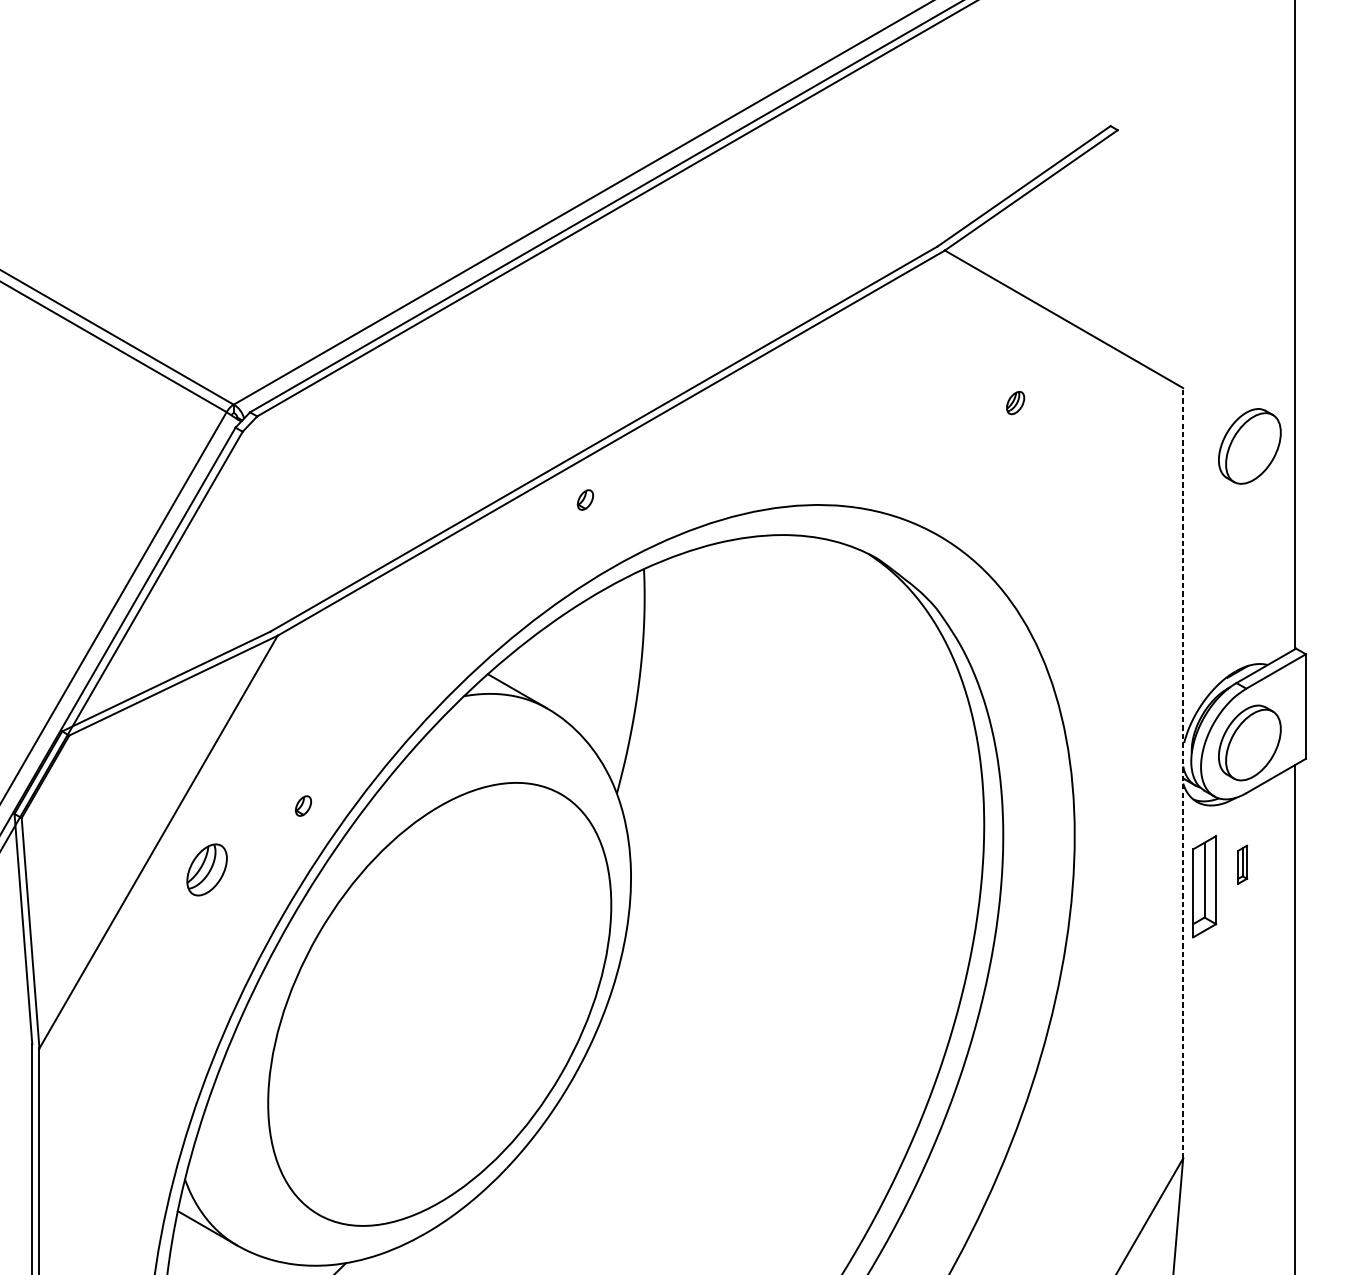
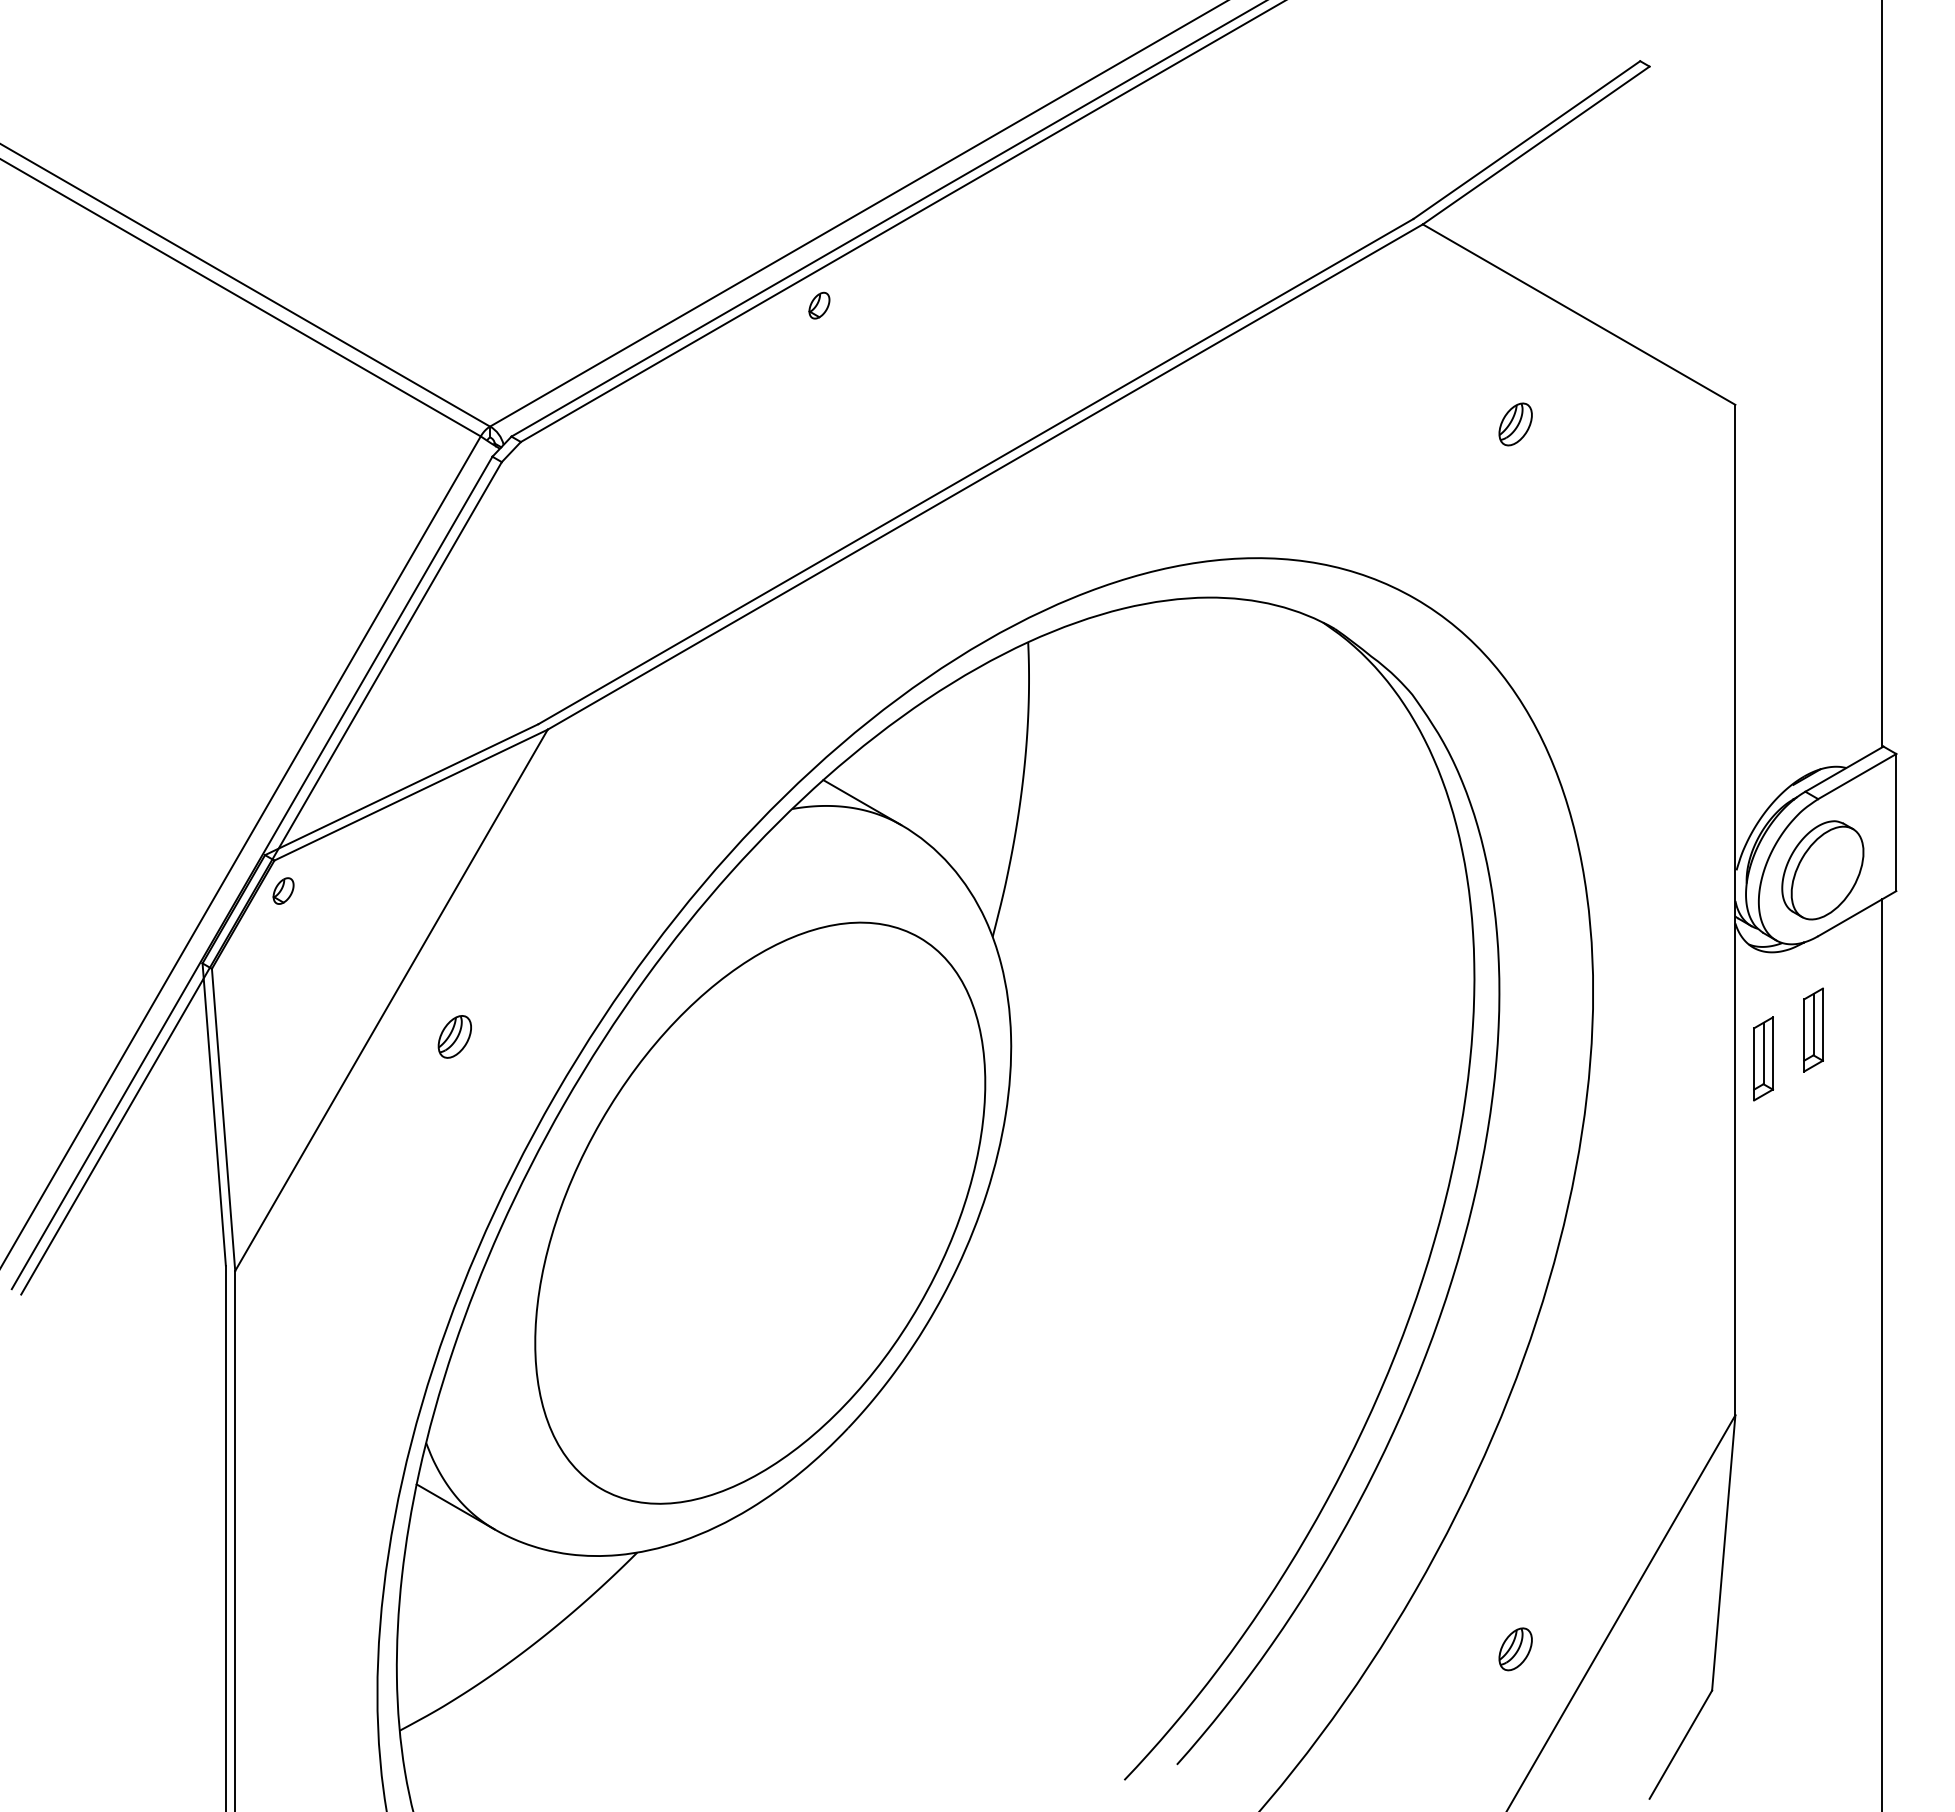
part: (1015, 403) -> (1515, 424), size x1.43
part: (1249, 446) -> (1822, 481), removed
part: (585, 499) -> (819, 305), moved
line: (1183, 772) -> (1735, 909), dashed -> solid
part: (303, 805) -> (283, 890), moved
part: (1242, 864) -> (1813, 1029), size x1.67
part: (206, 869) -> (454, 1036), size x0.62
part: (1204, 886) -> (1763, 1058), size x0.62

